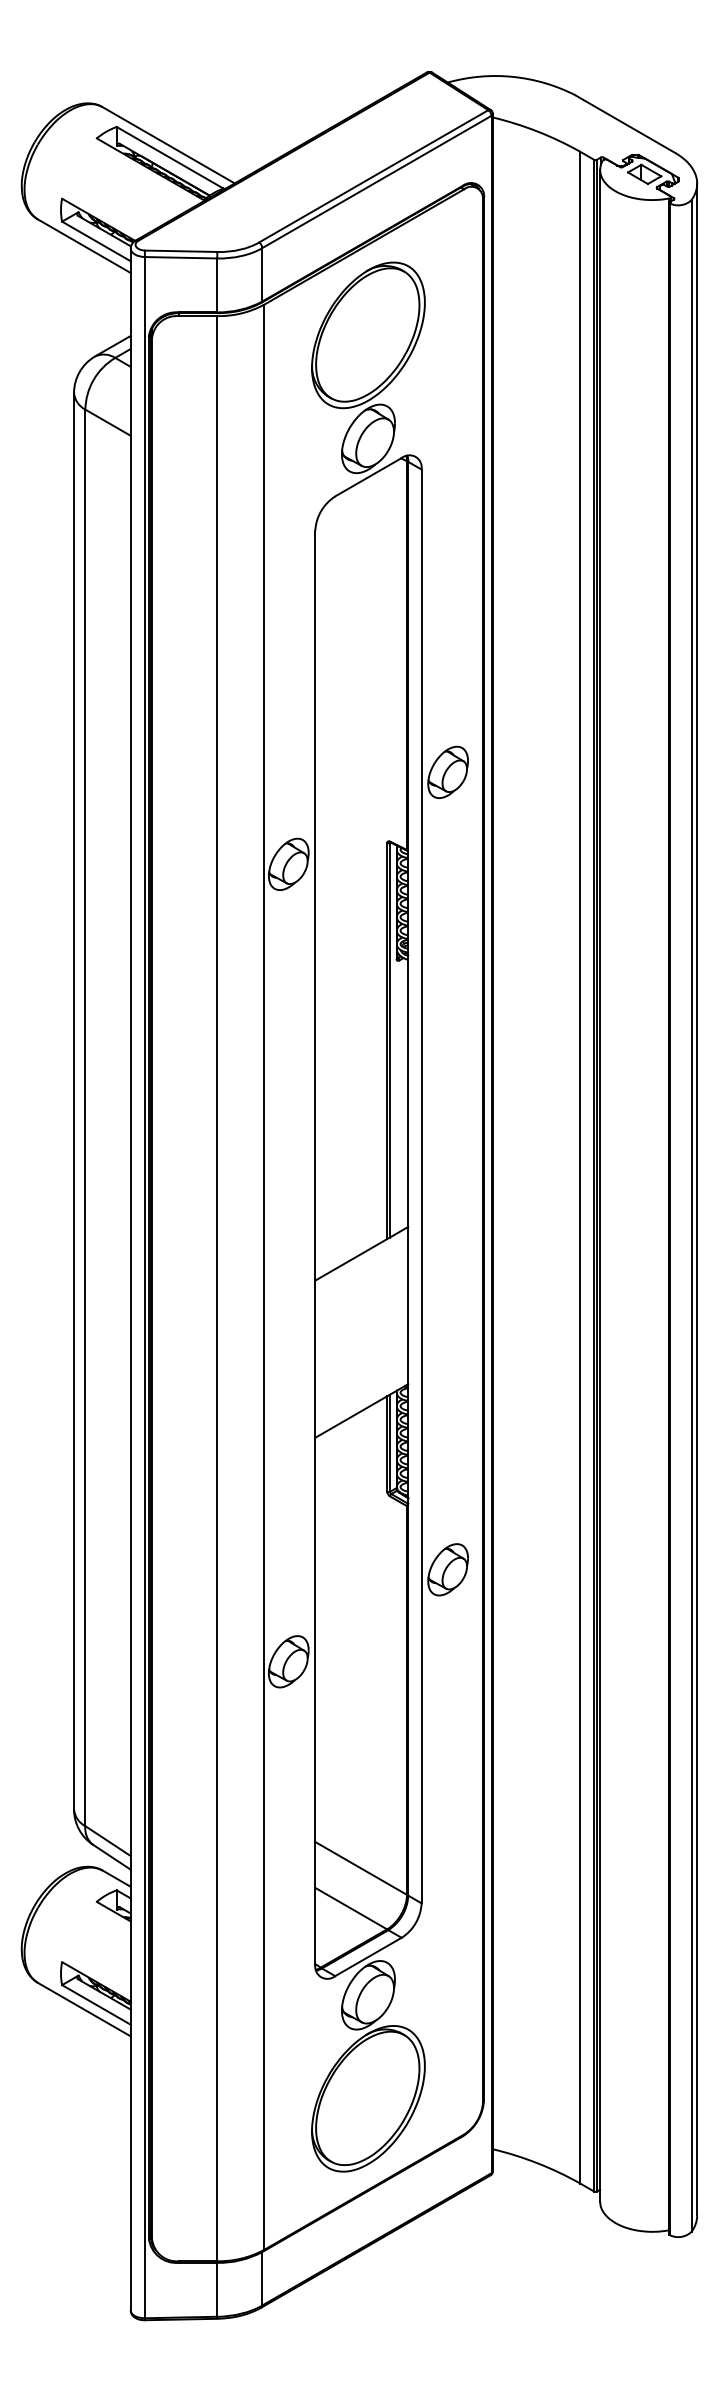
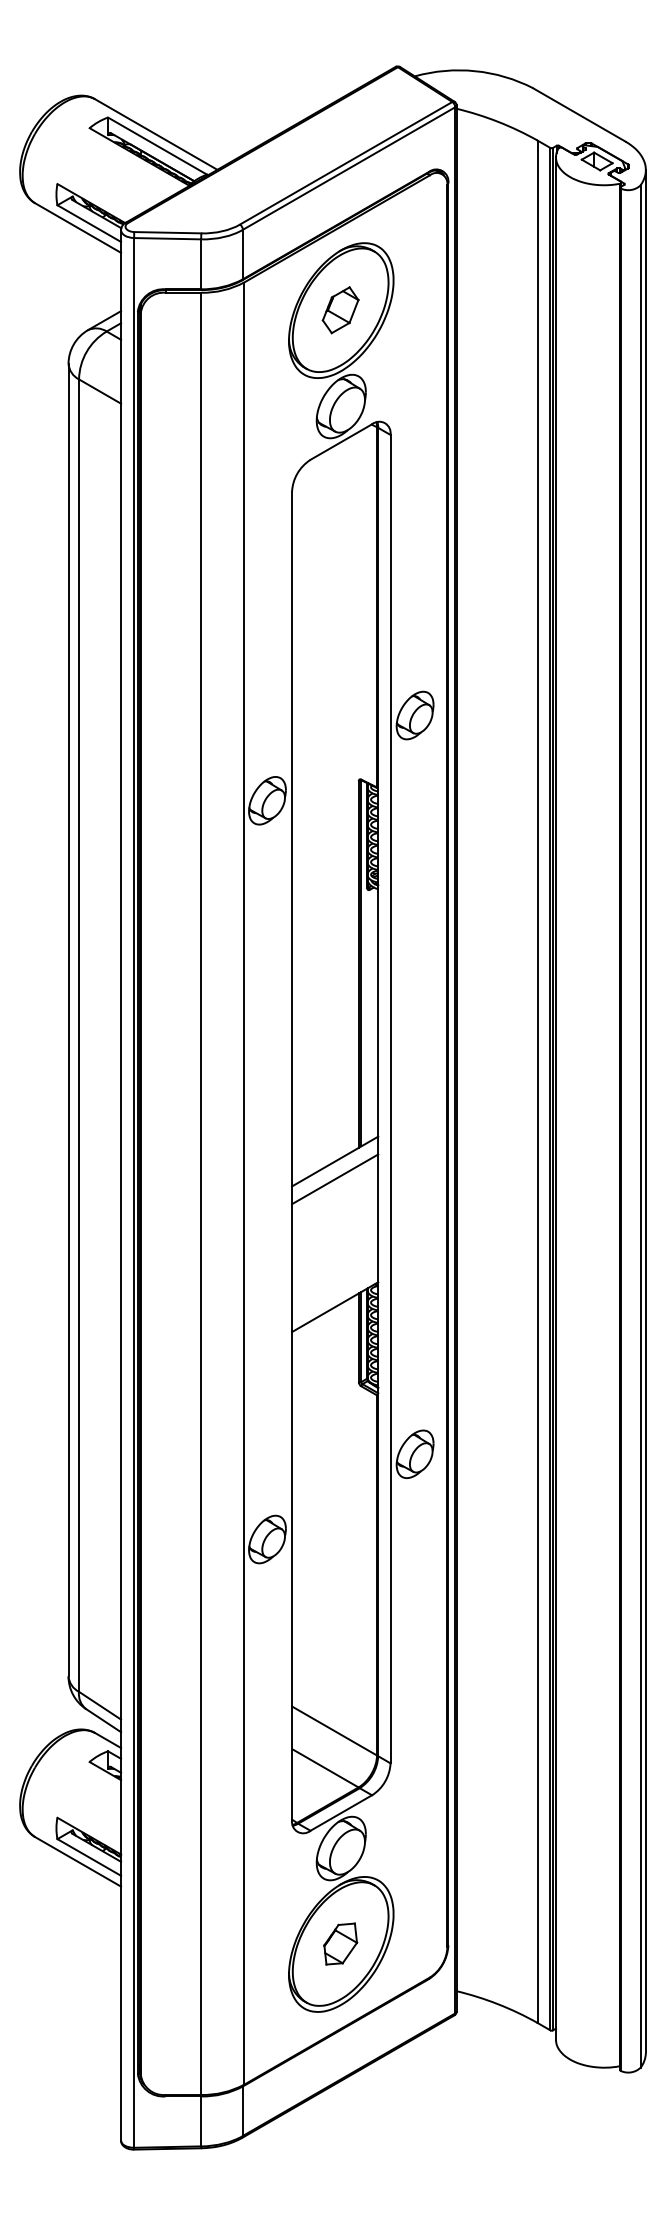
part: (367, 334) -> (340, 309), added
line: (361, 1272) -> (334, 1178), added
part: (367, 2098) -> (340, 1944), added

